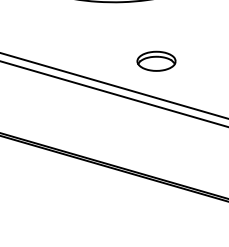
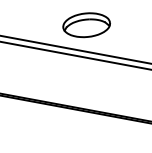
part: (156, 61) -> (86, 25), size x1.67

